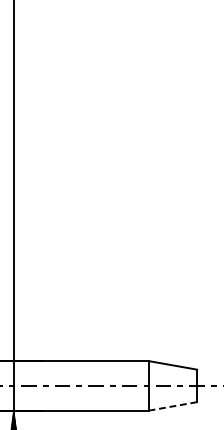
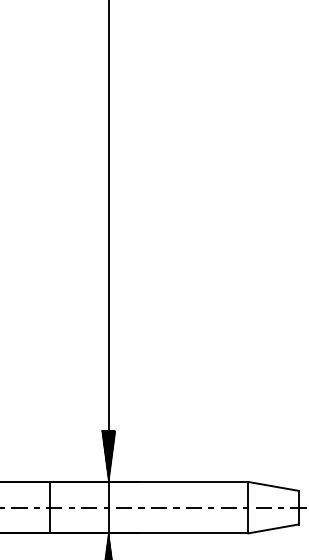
hatch: (13, 335) -> (108, 455), added
line: (172, 406) -> (273, 528), dashed -> solid

